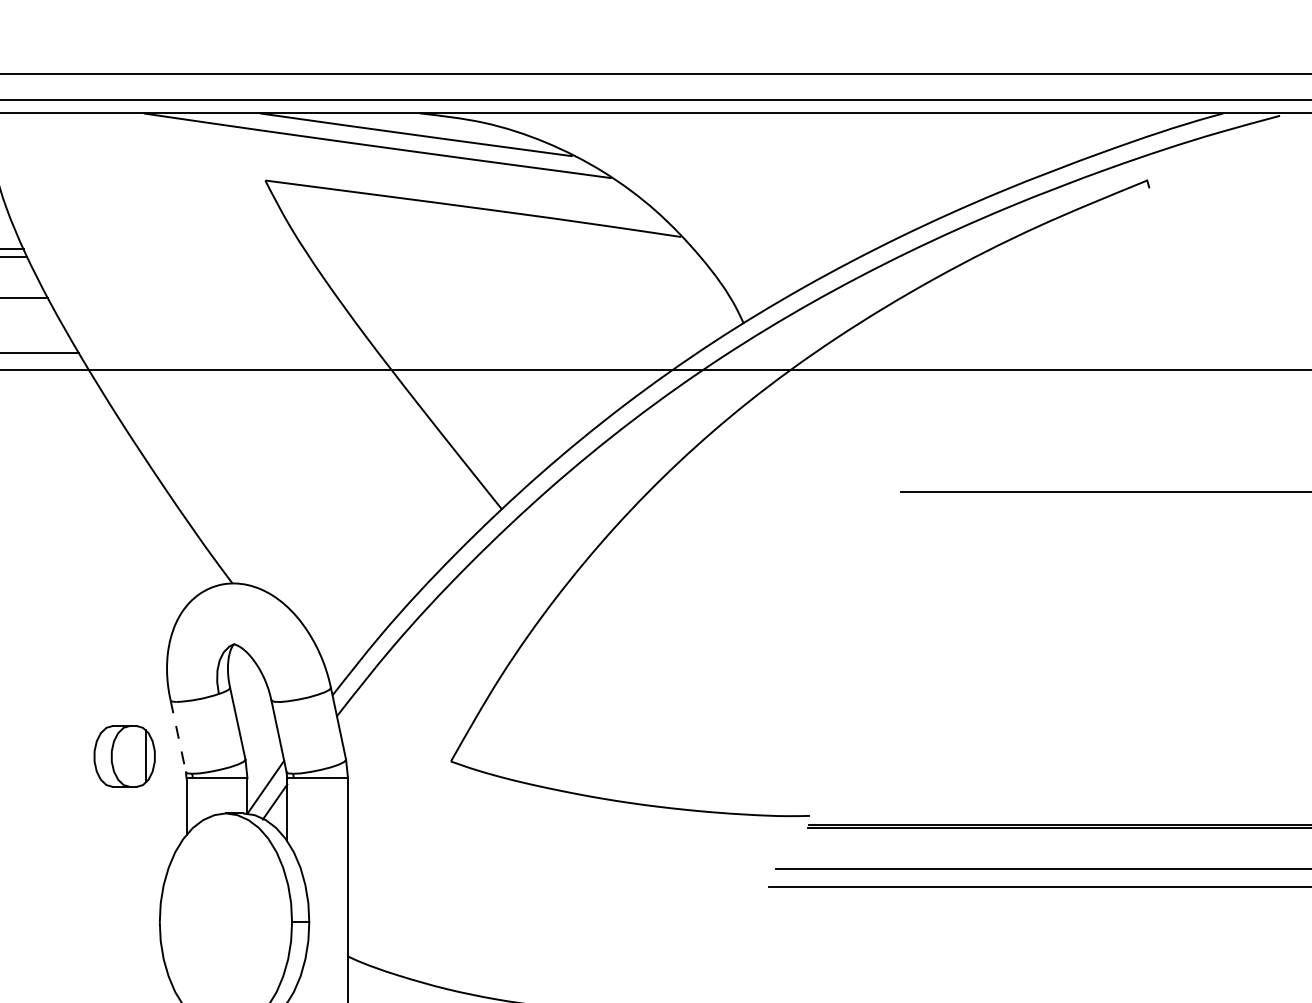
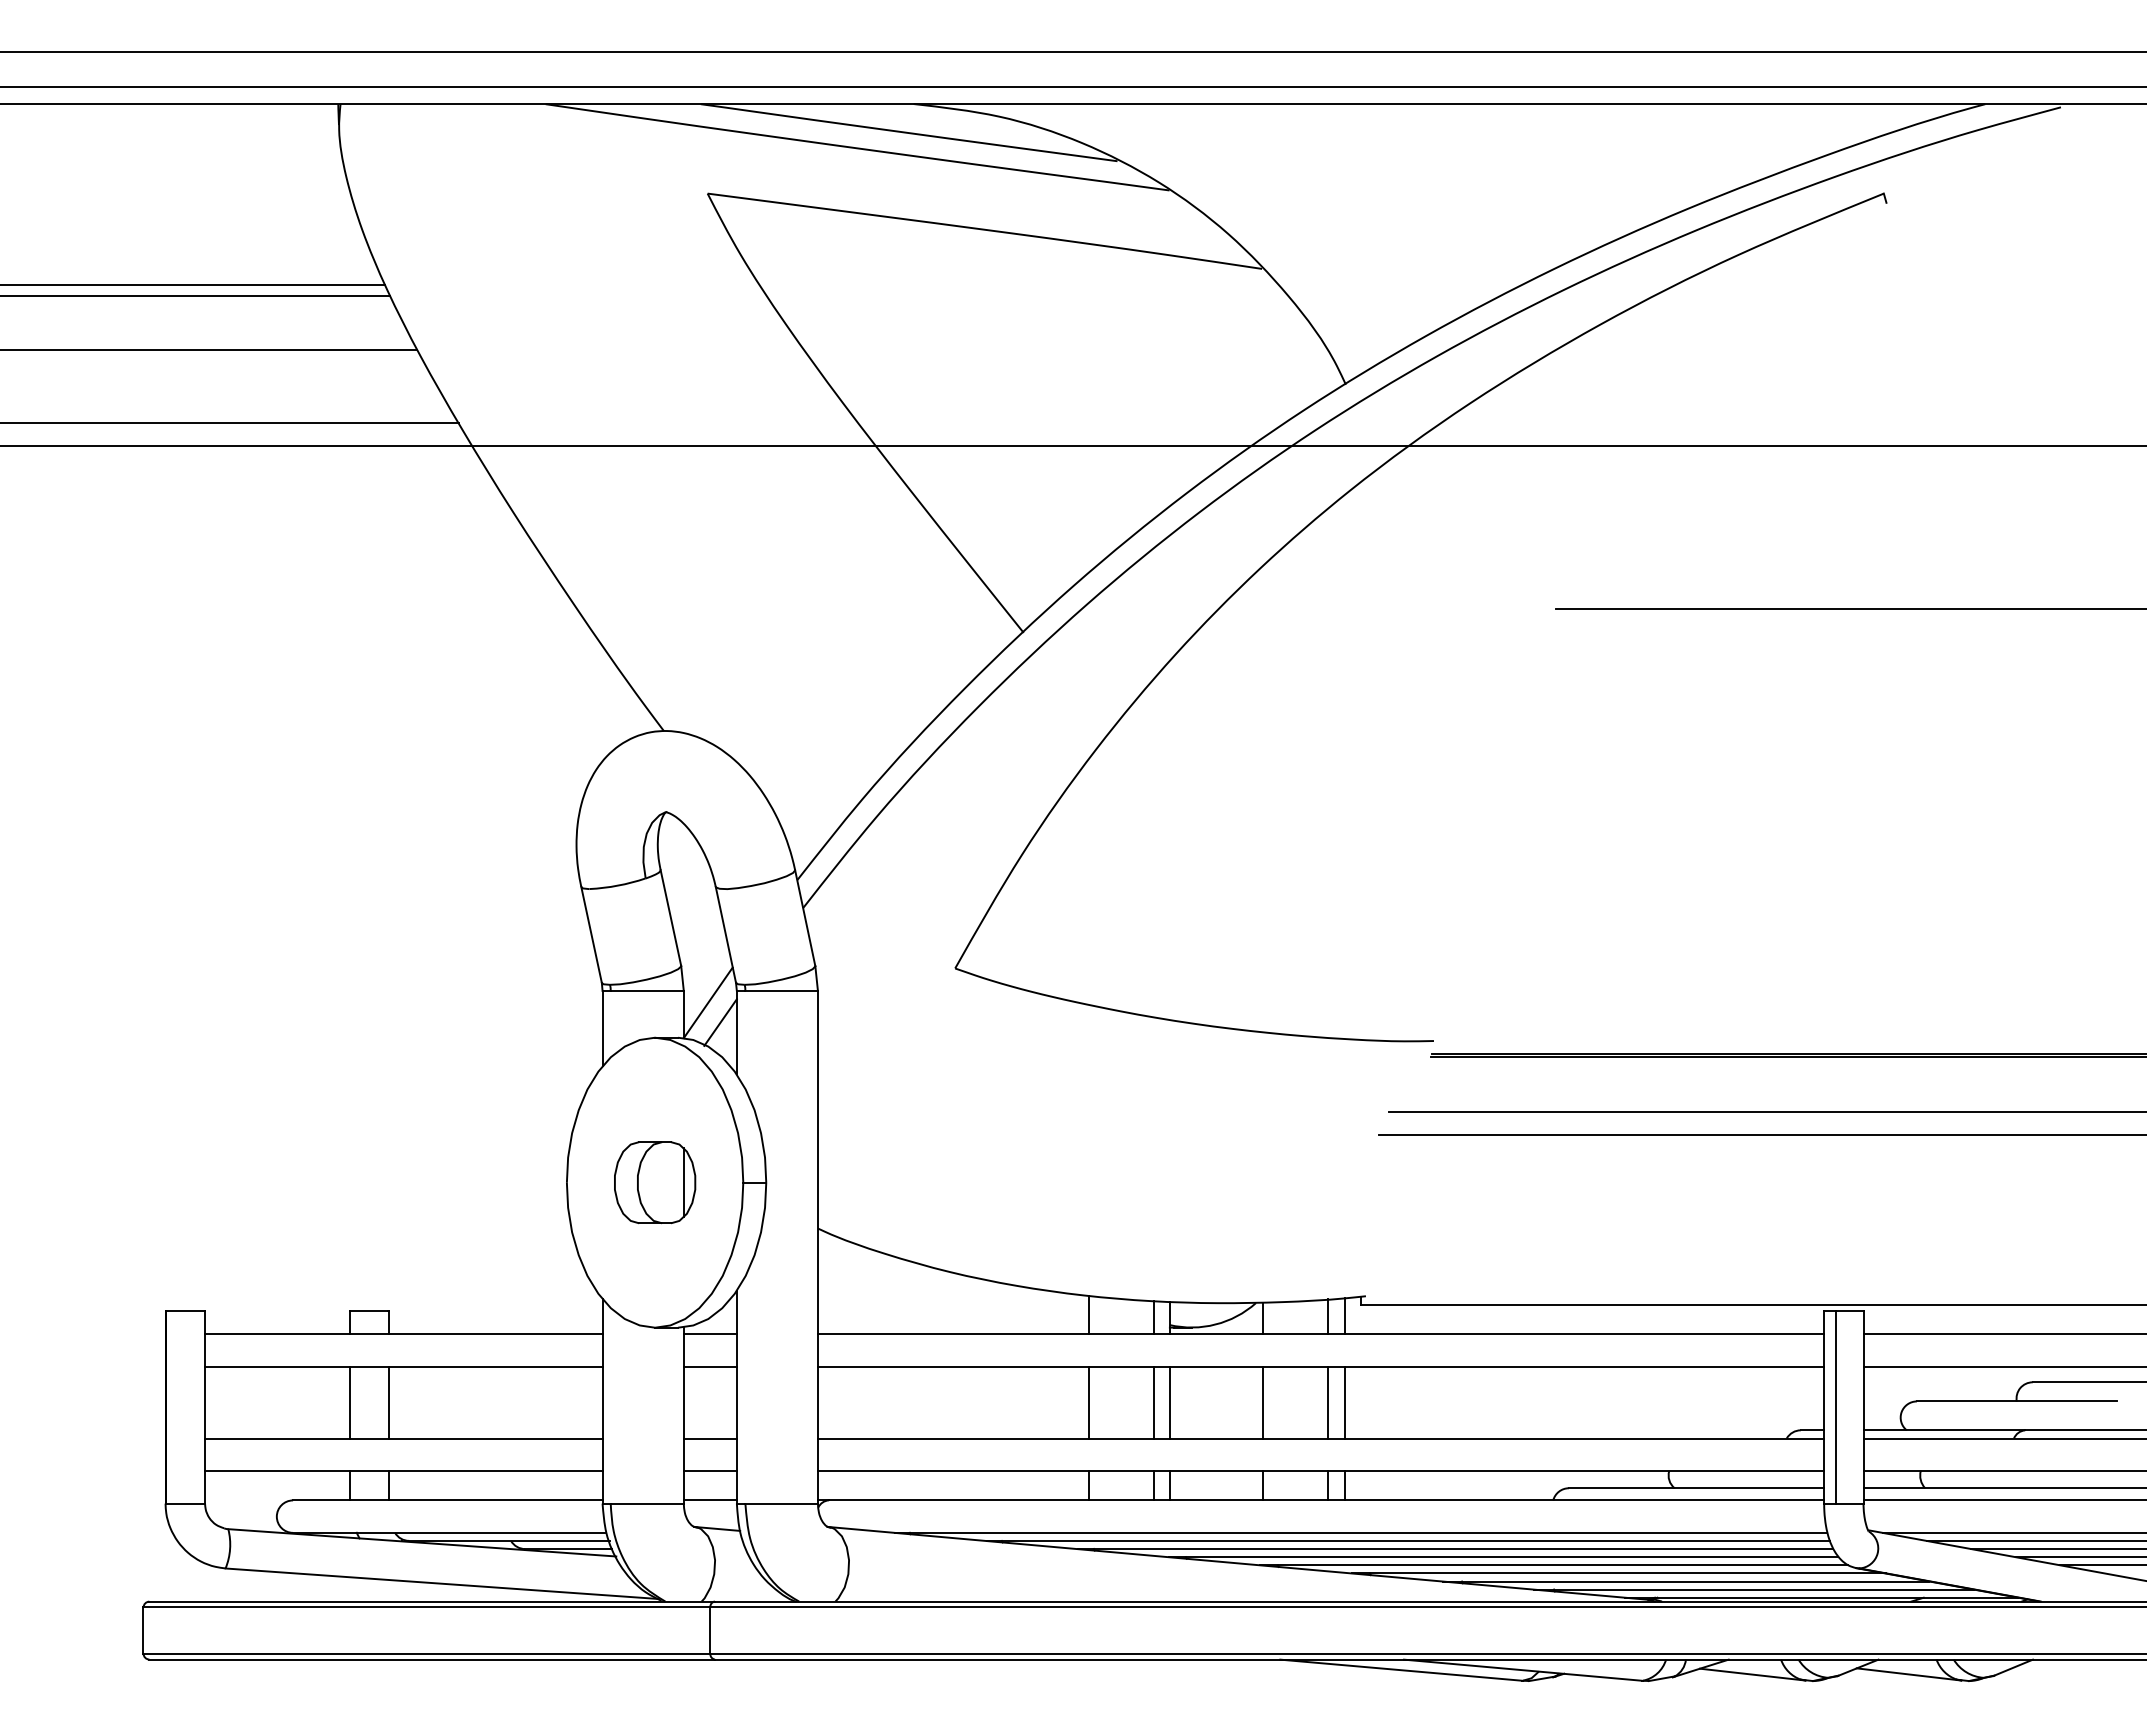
line: (178, 736) -> (591, 935), dashed -> solid
part: (125, 756) -> (655, 1182), moved

